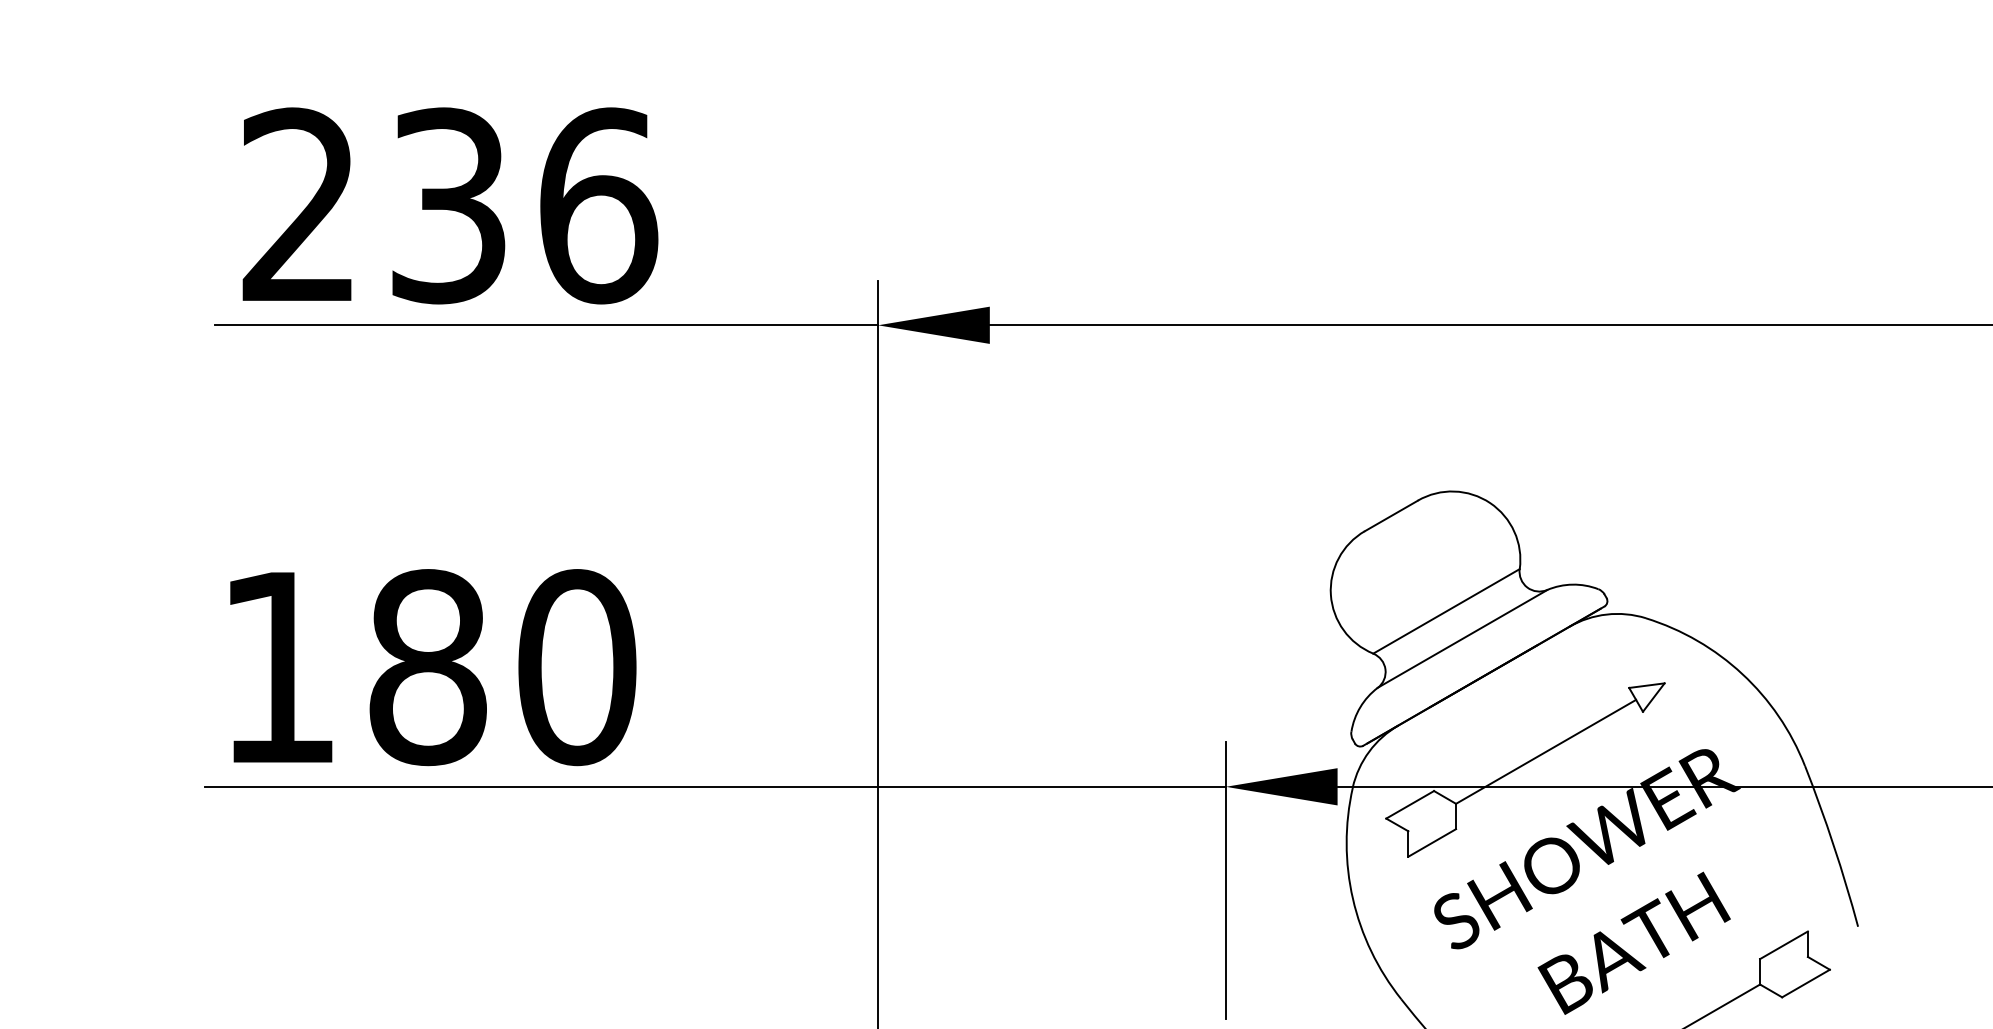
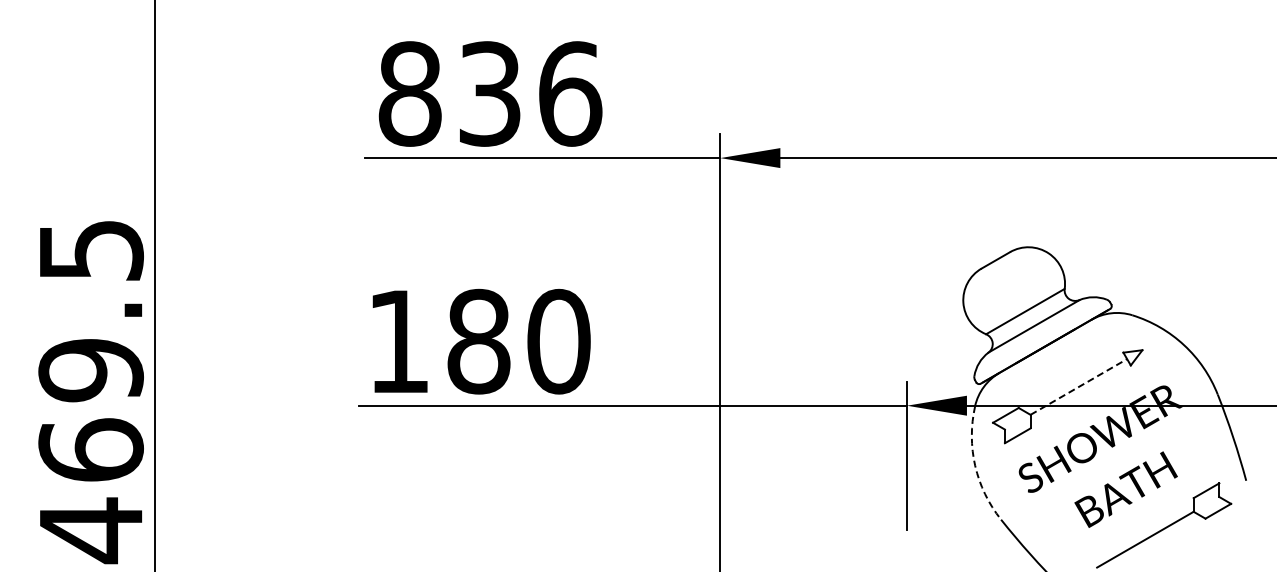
text: (298, 204) -> (409, 93), 236 -> 836
line: (1545, 750) -> (1078, 386), solid -> dashed
arc: (1353, 898) -> (975, 465), solid -> dashed

